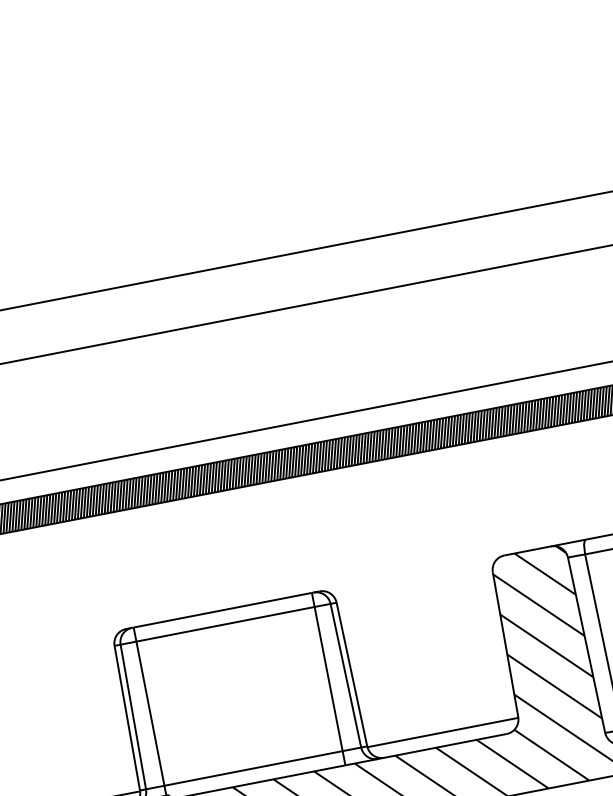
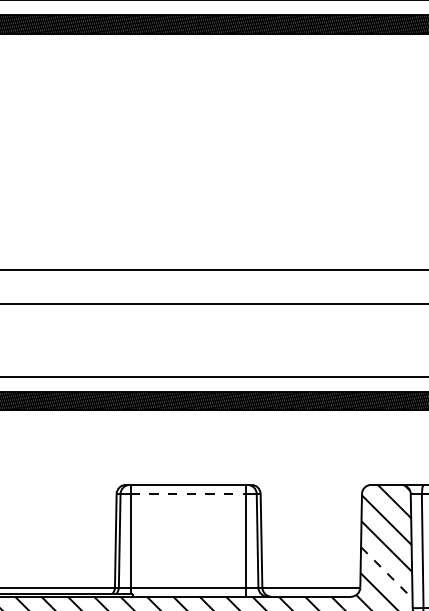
line: (225, 625) -> (188, 494), solid -> dashed
line: (555, 687) -> (387, 573), solid -> dashed

